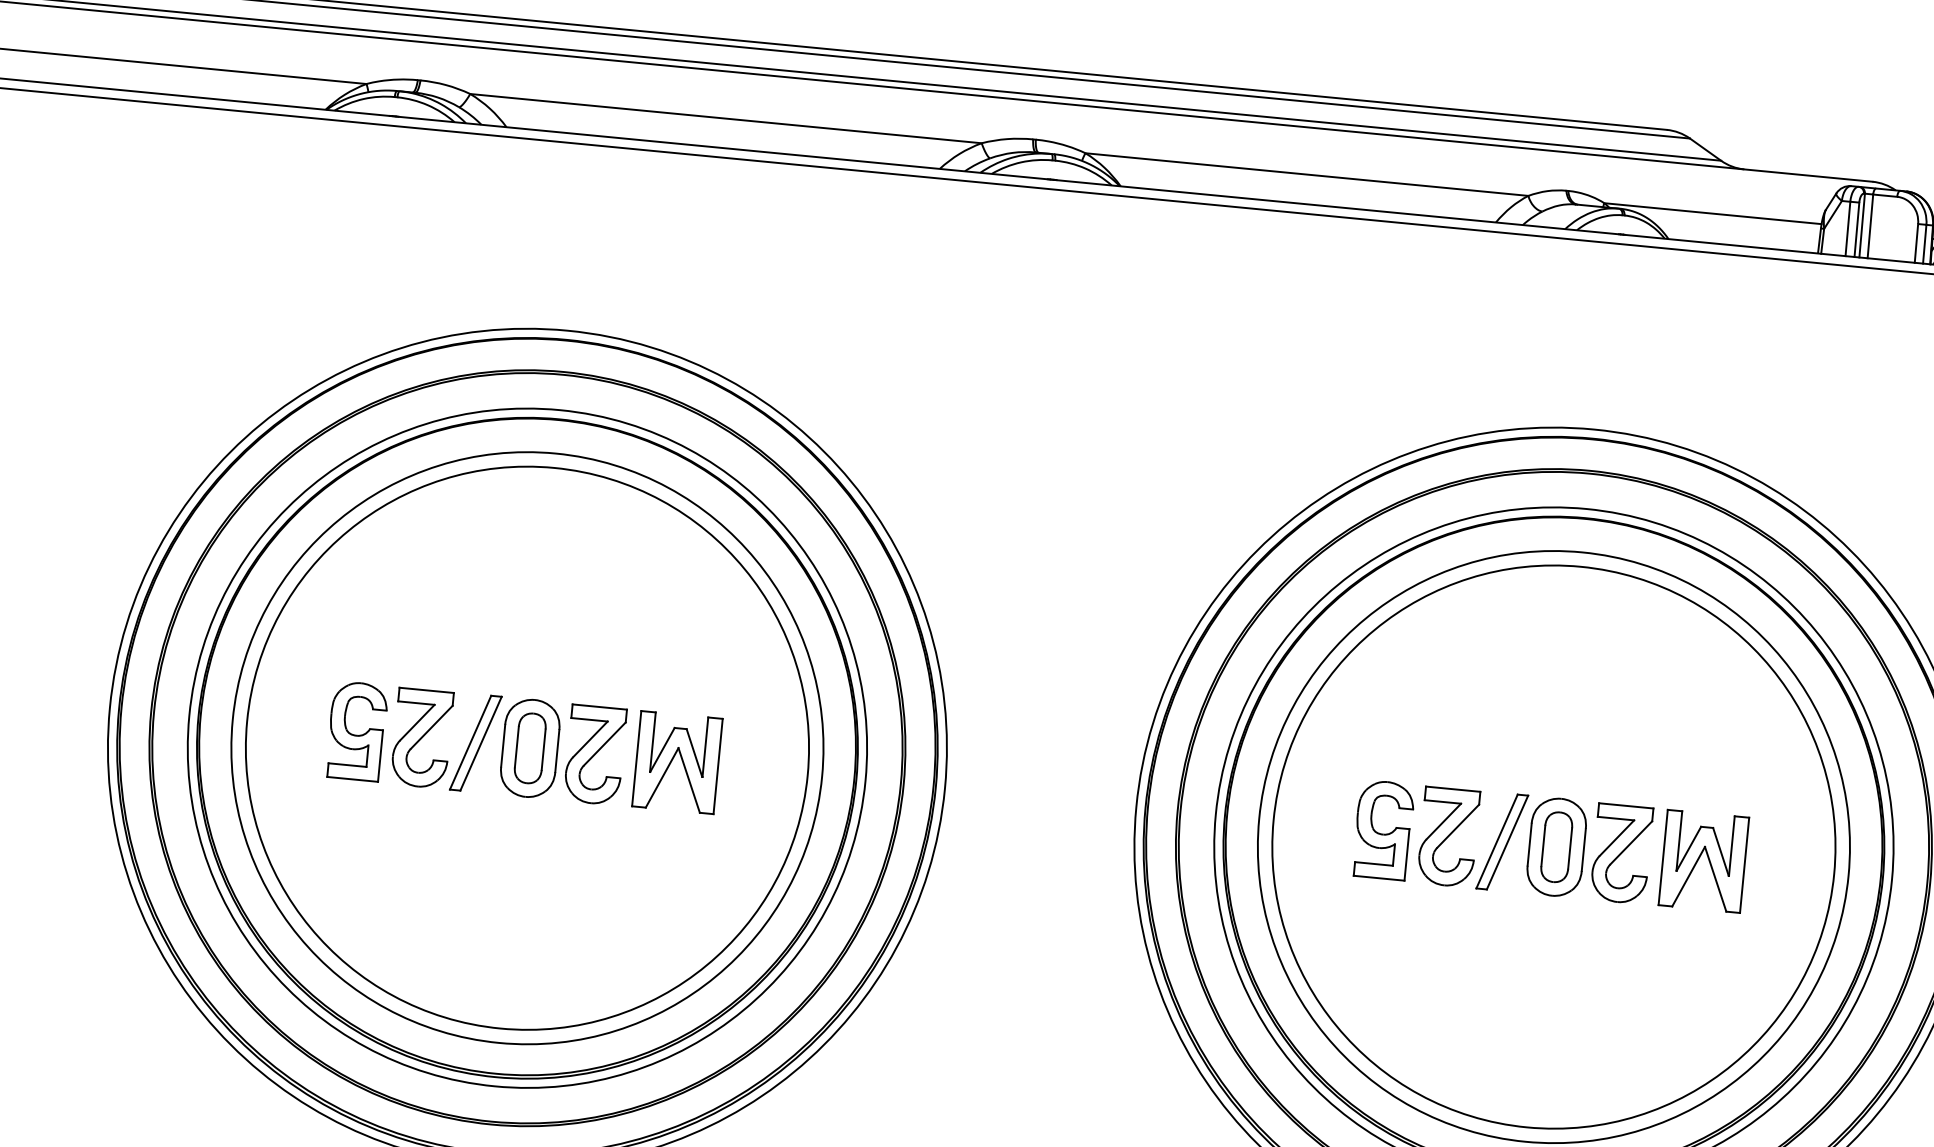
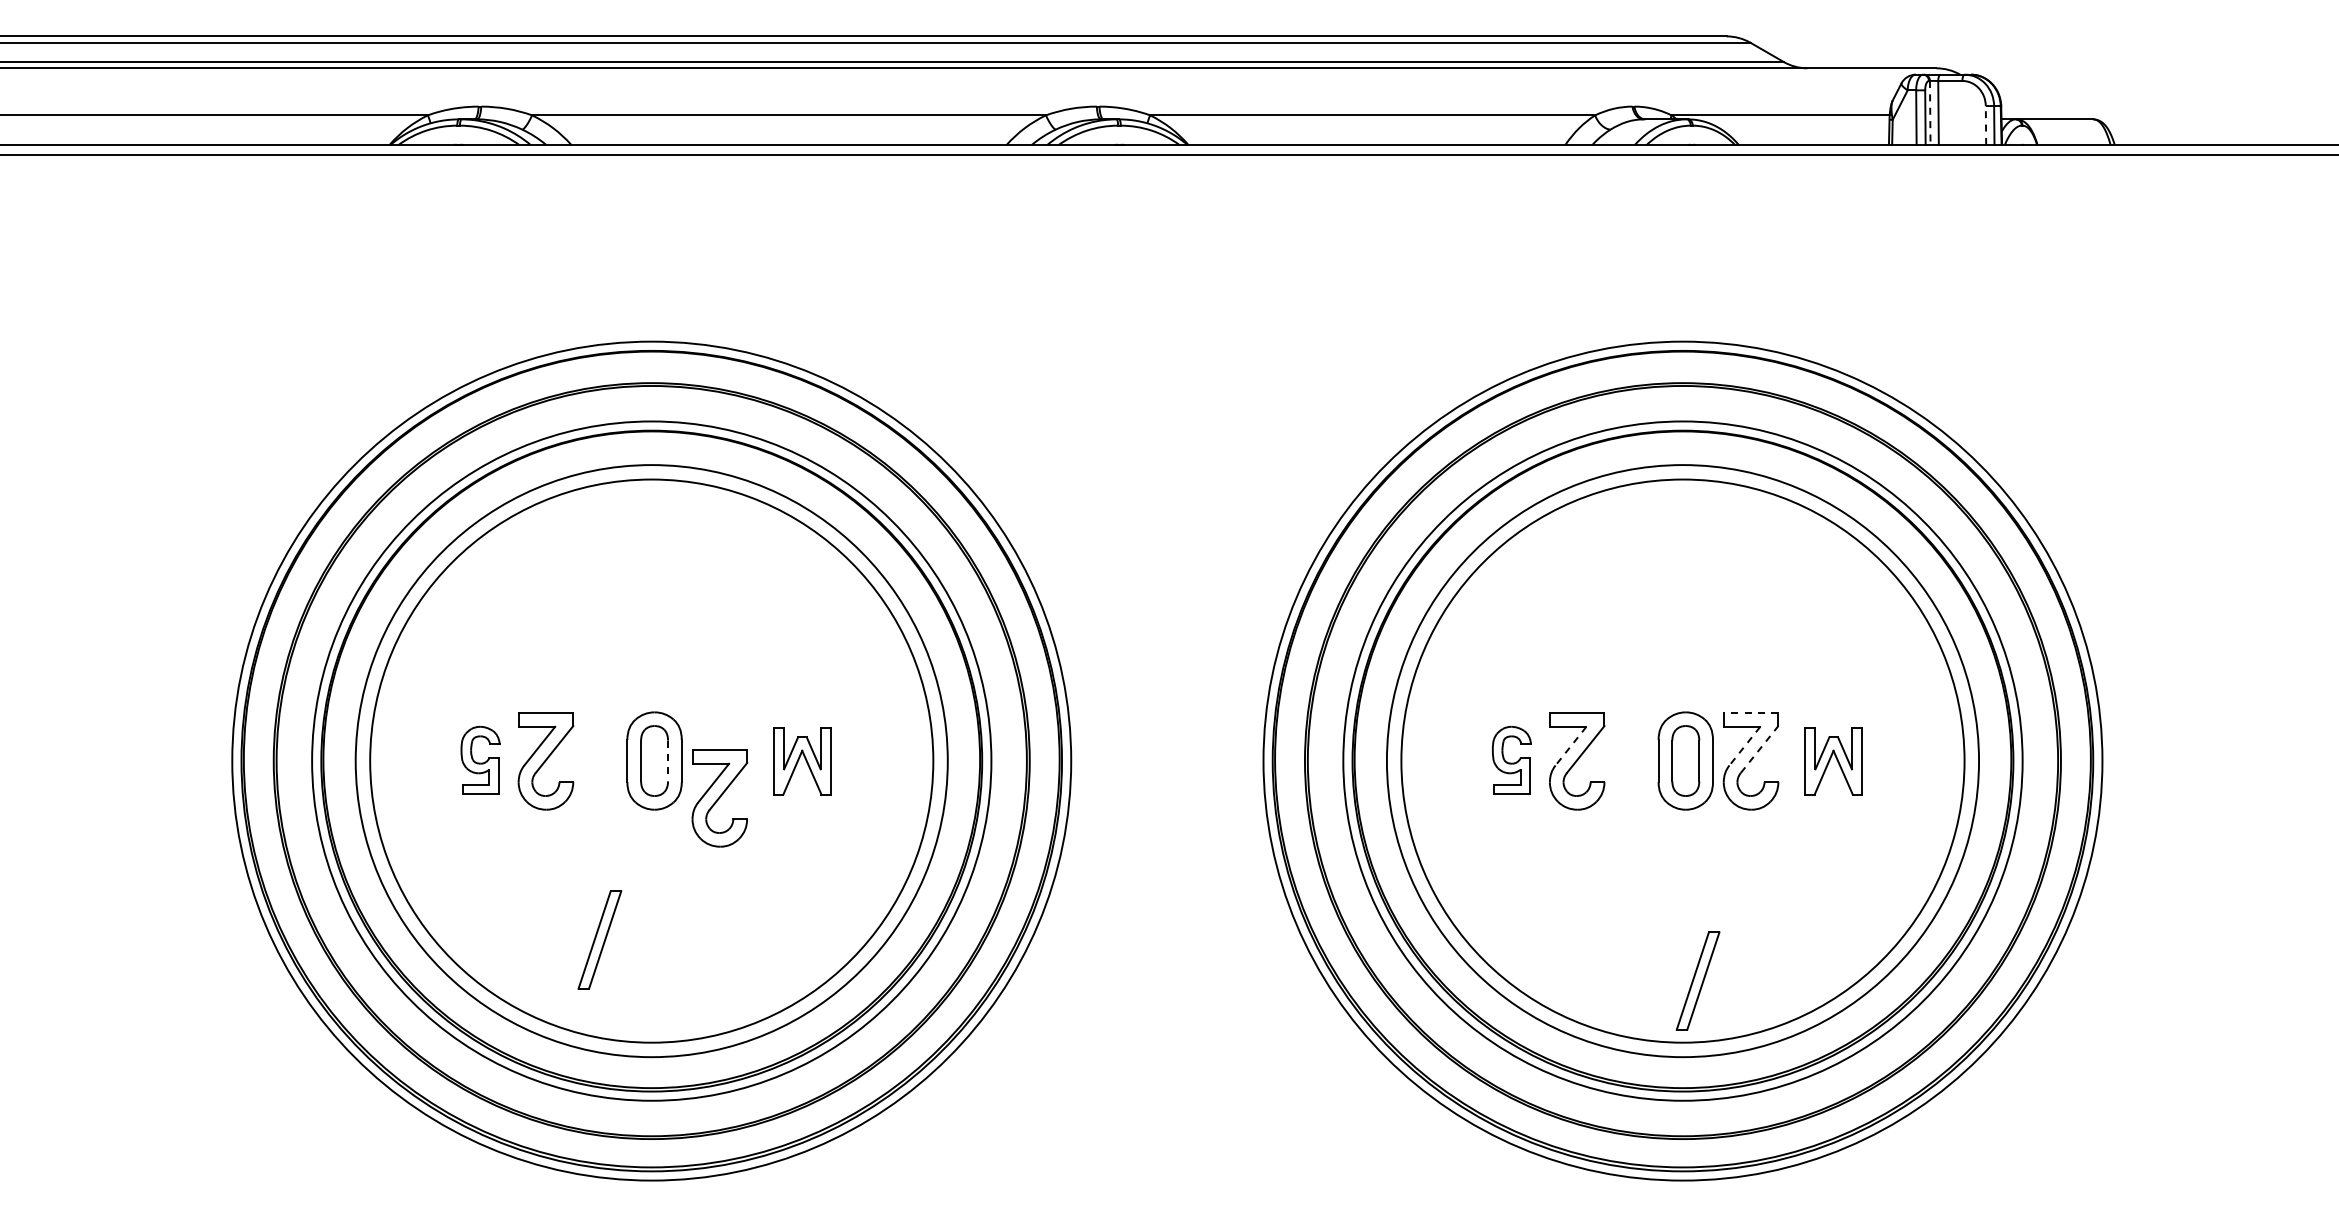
line: (1862, 225) -> (1930, 112), solid -> dashed
line: (1915, 243) -> (1985, 125), solid -> dashed
part: (357, 731) -> (480, 760), size x0.7
part: (475, 742) -> (599, 939), moved
line: (544, 750) -> (668, 761), solid -> dashed
part: (594, 755) -> (719, 798), moved
part: (677, 762) -> (802, 760), size x0.7
line: (1625, 806) -> (1750, 713), solid -> dashed
line: (1444, 821) -> (1571, 746), solid -> dashed
part: (1383, 830) -> (1511, 760), size x0.7
line: (1616, 838) -> (1744, 746), solid -> dashed
part: (1501, 841) -> (1697, 980), moved
line: (1631, 842) -> (1759, 749), solid -> dashed
part: (1703, 860) -> (1833, 760), size x0.7

